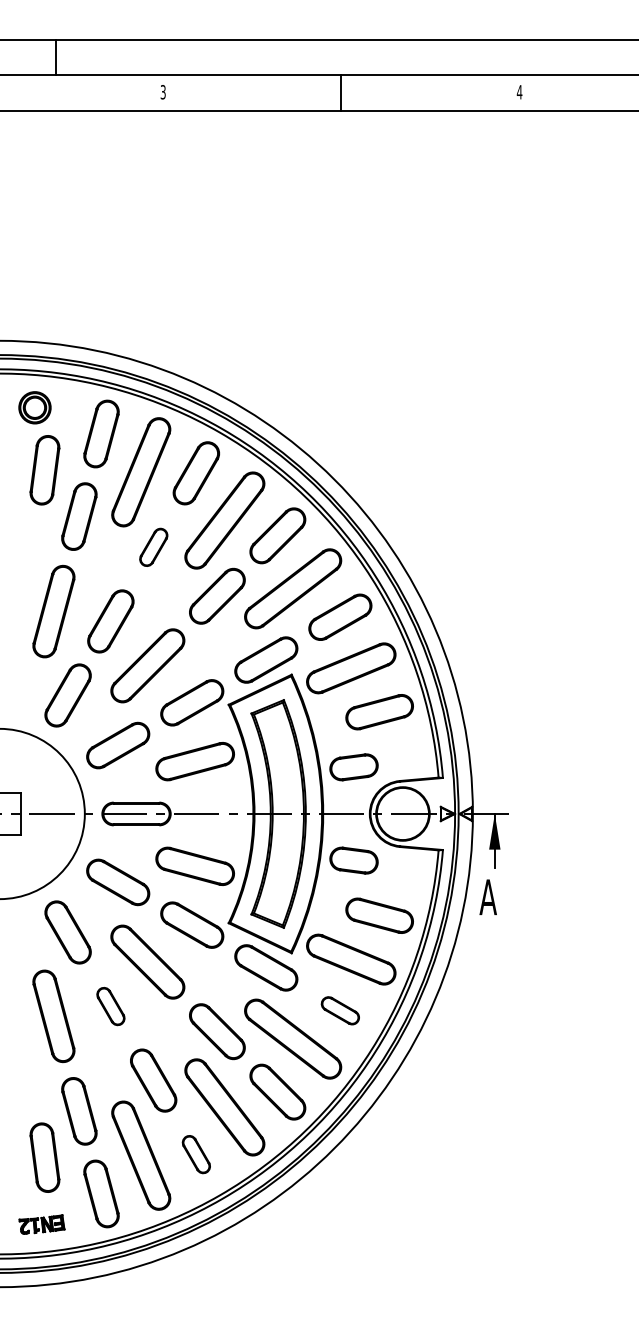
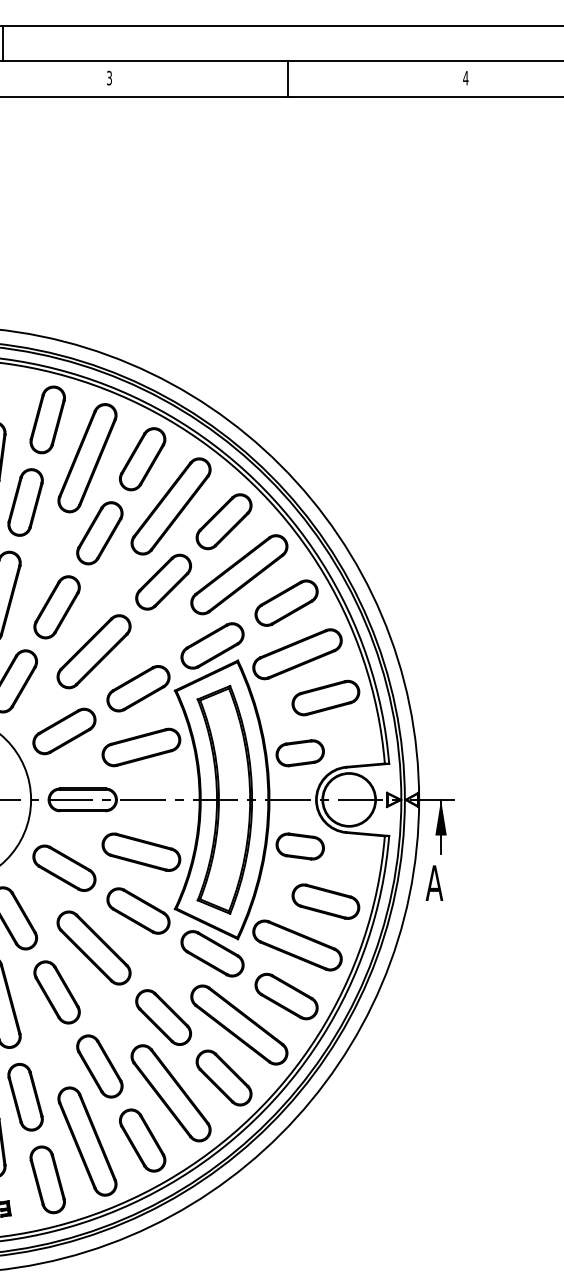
part: (153, 547) -> (99, 533), size x1.67
part: (110, 1006) -> (56, 992), size x1.67
part: (340, 1010) -> (286, 996), size x1.67
part: (196, 1154) -> (142, 1140), size x1.67

